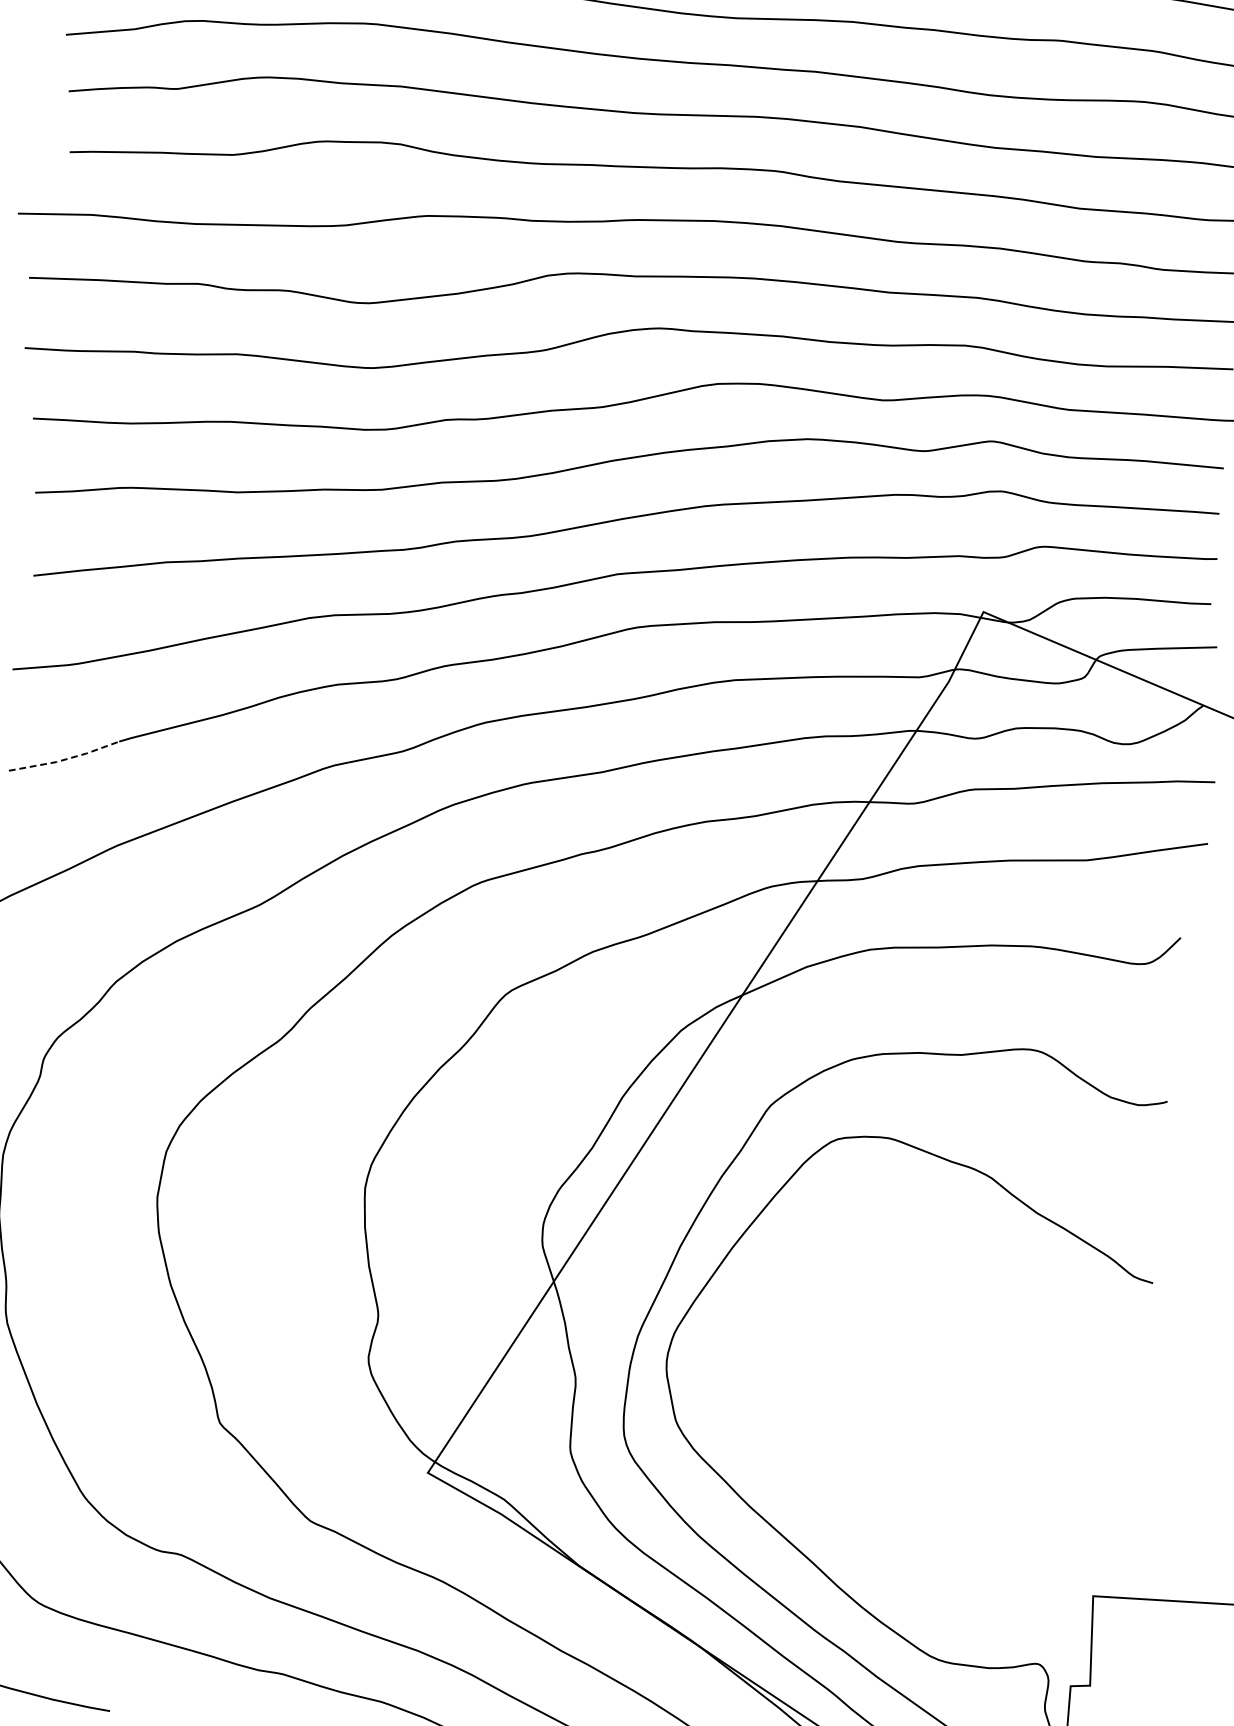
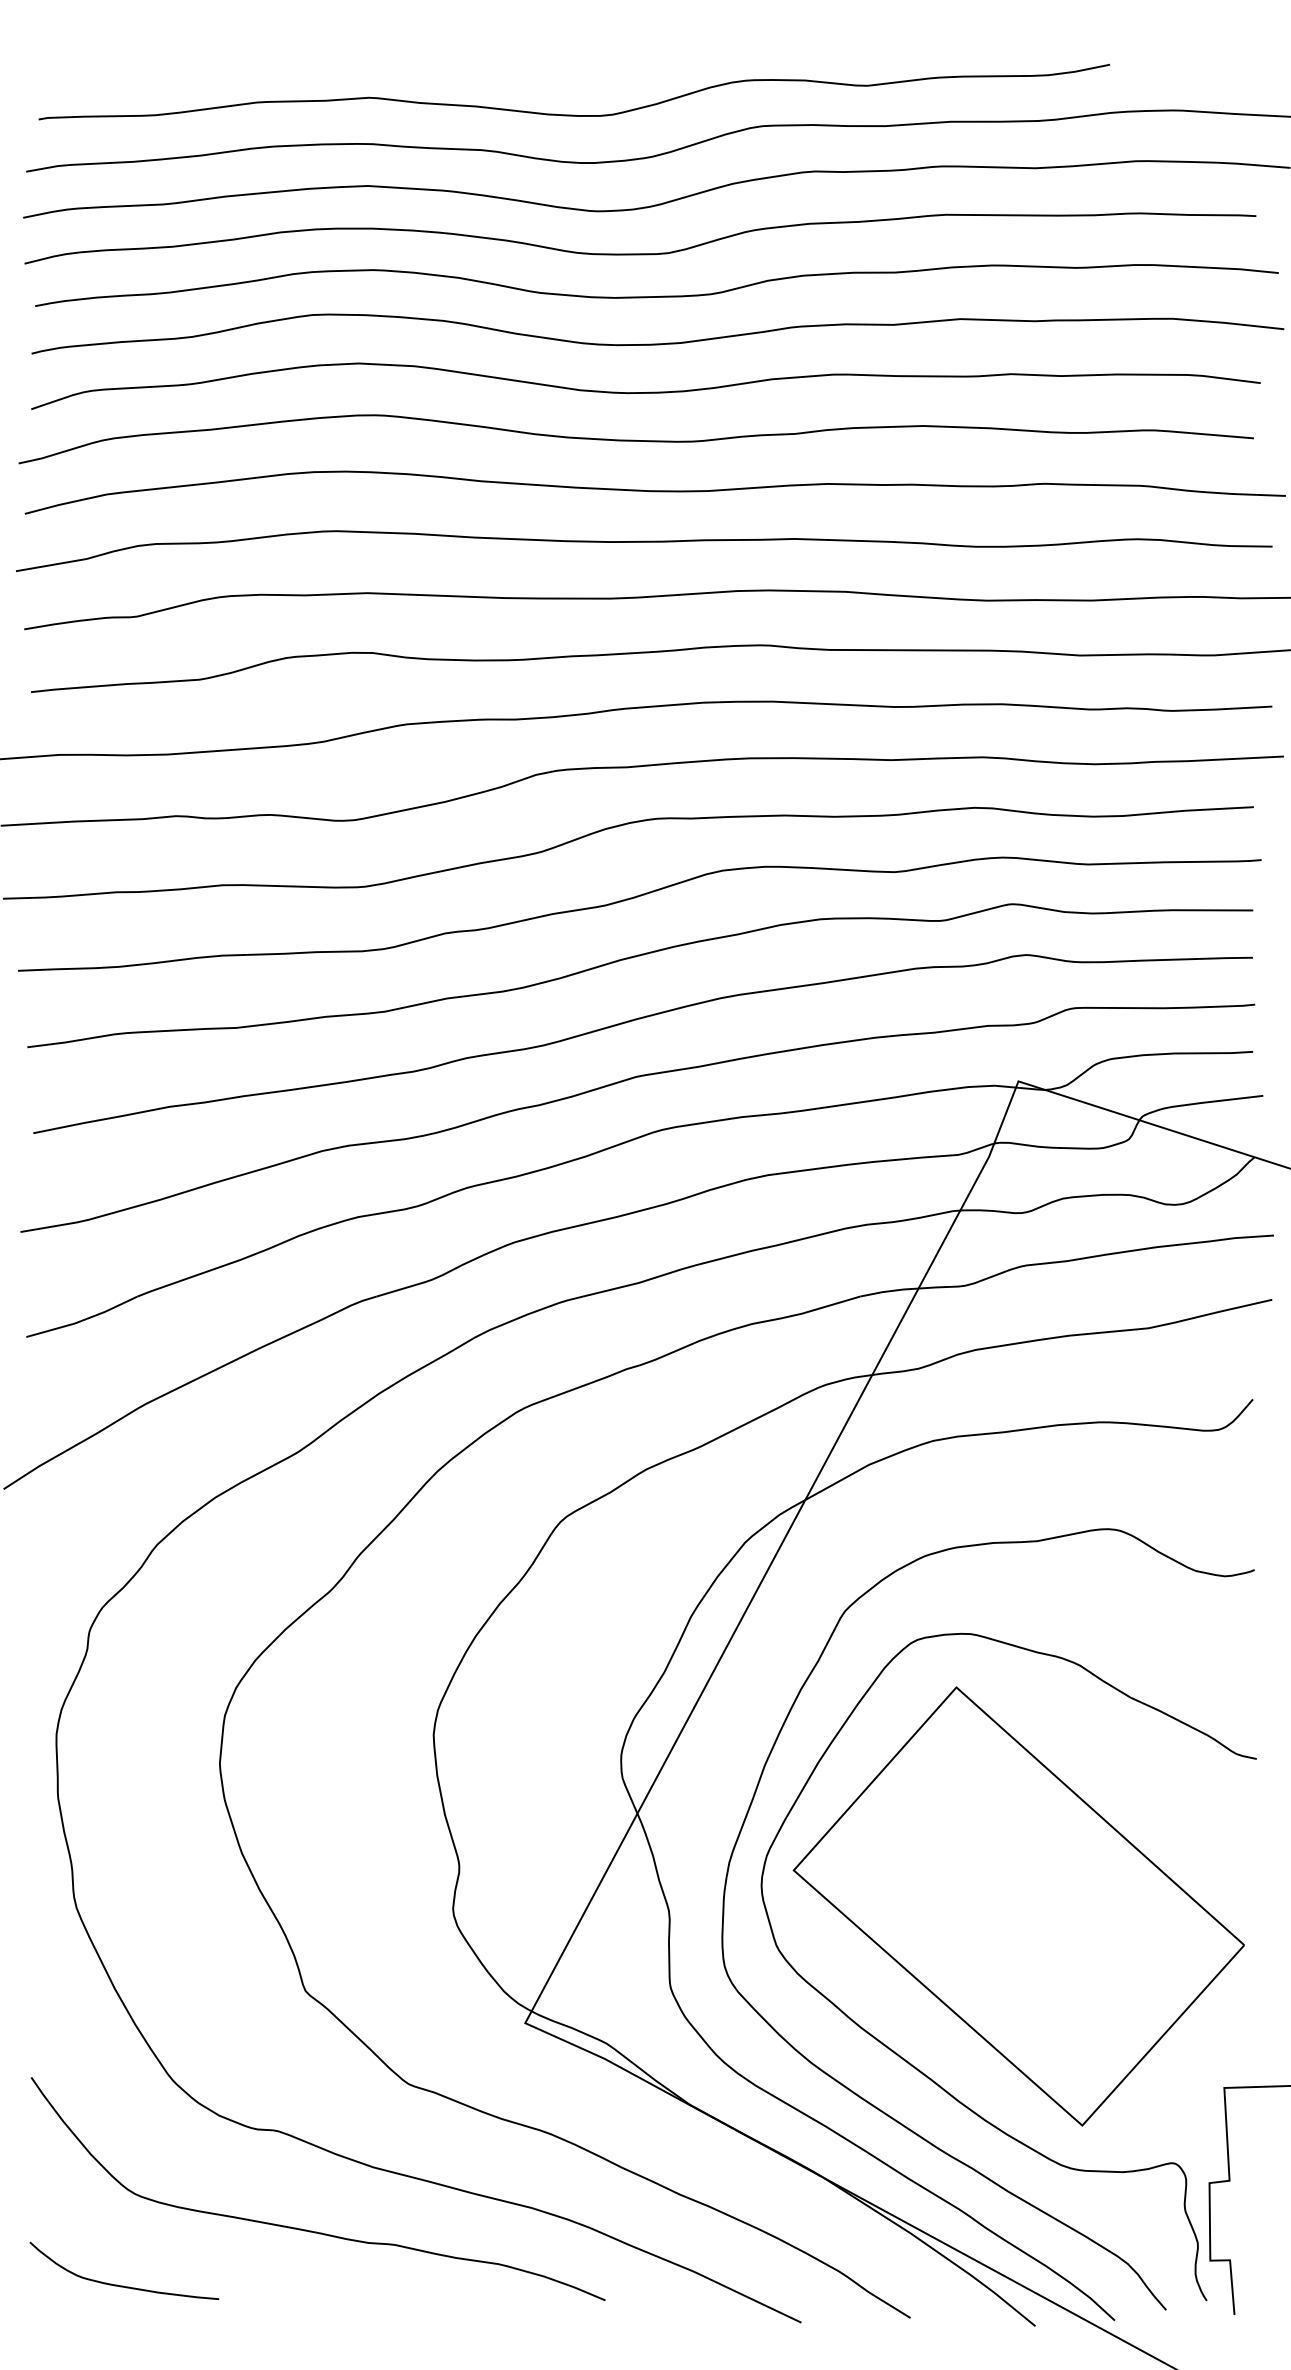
line: (65, 759) -> (83, 1320), dashed -> solid
part: (911, 1404) -> (1018, 1906), added

